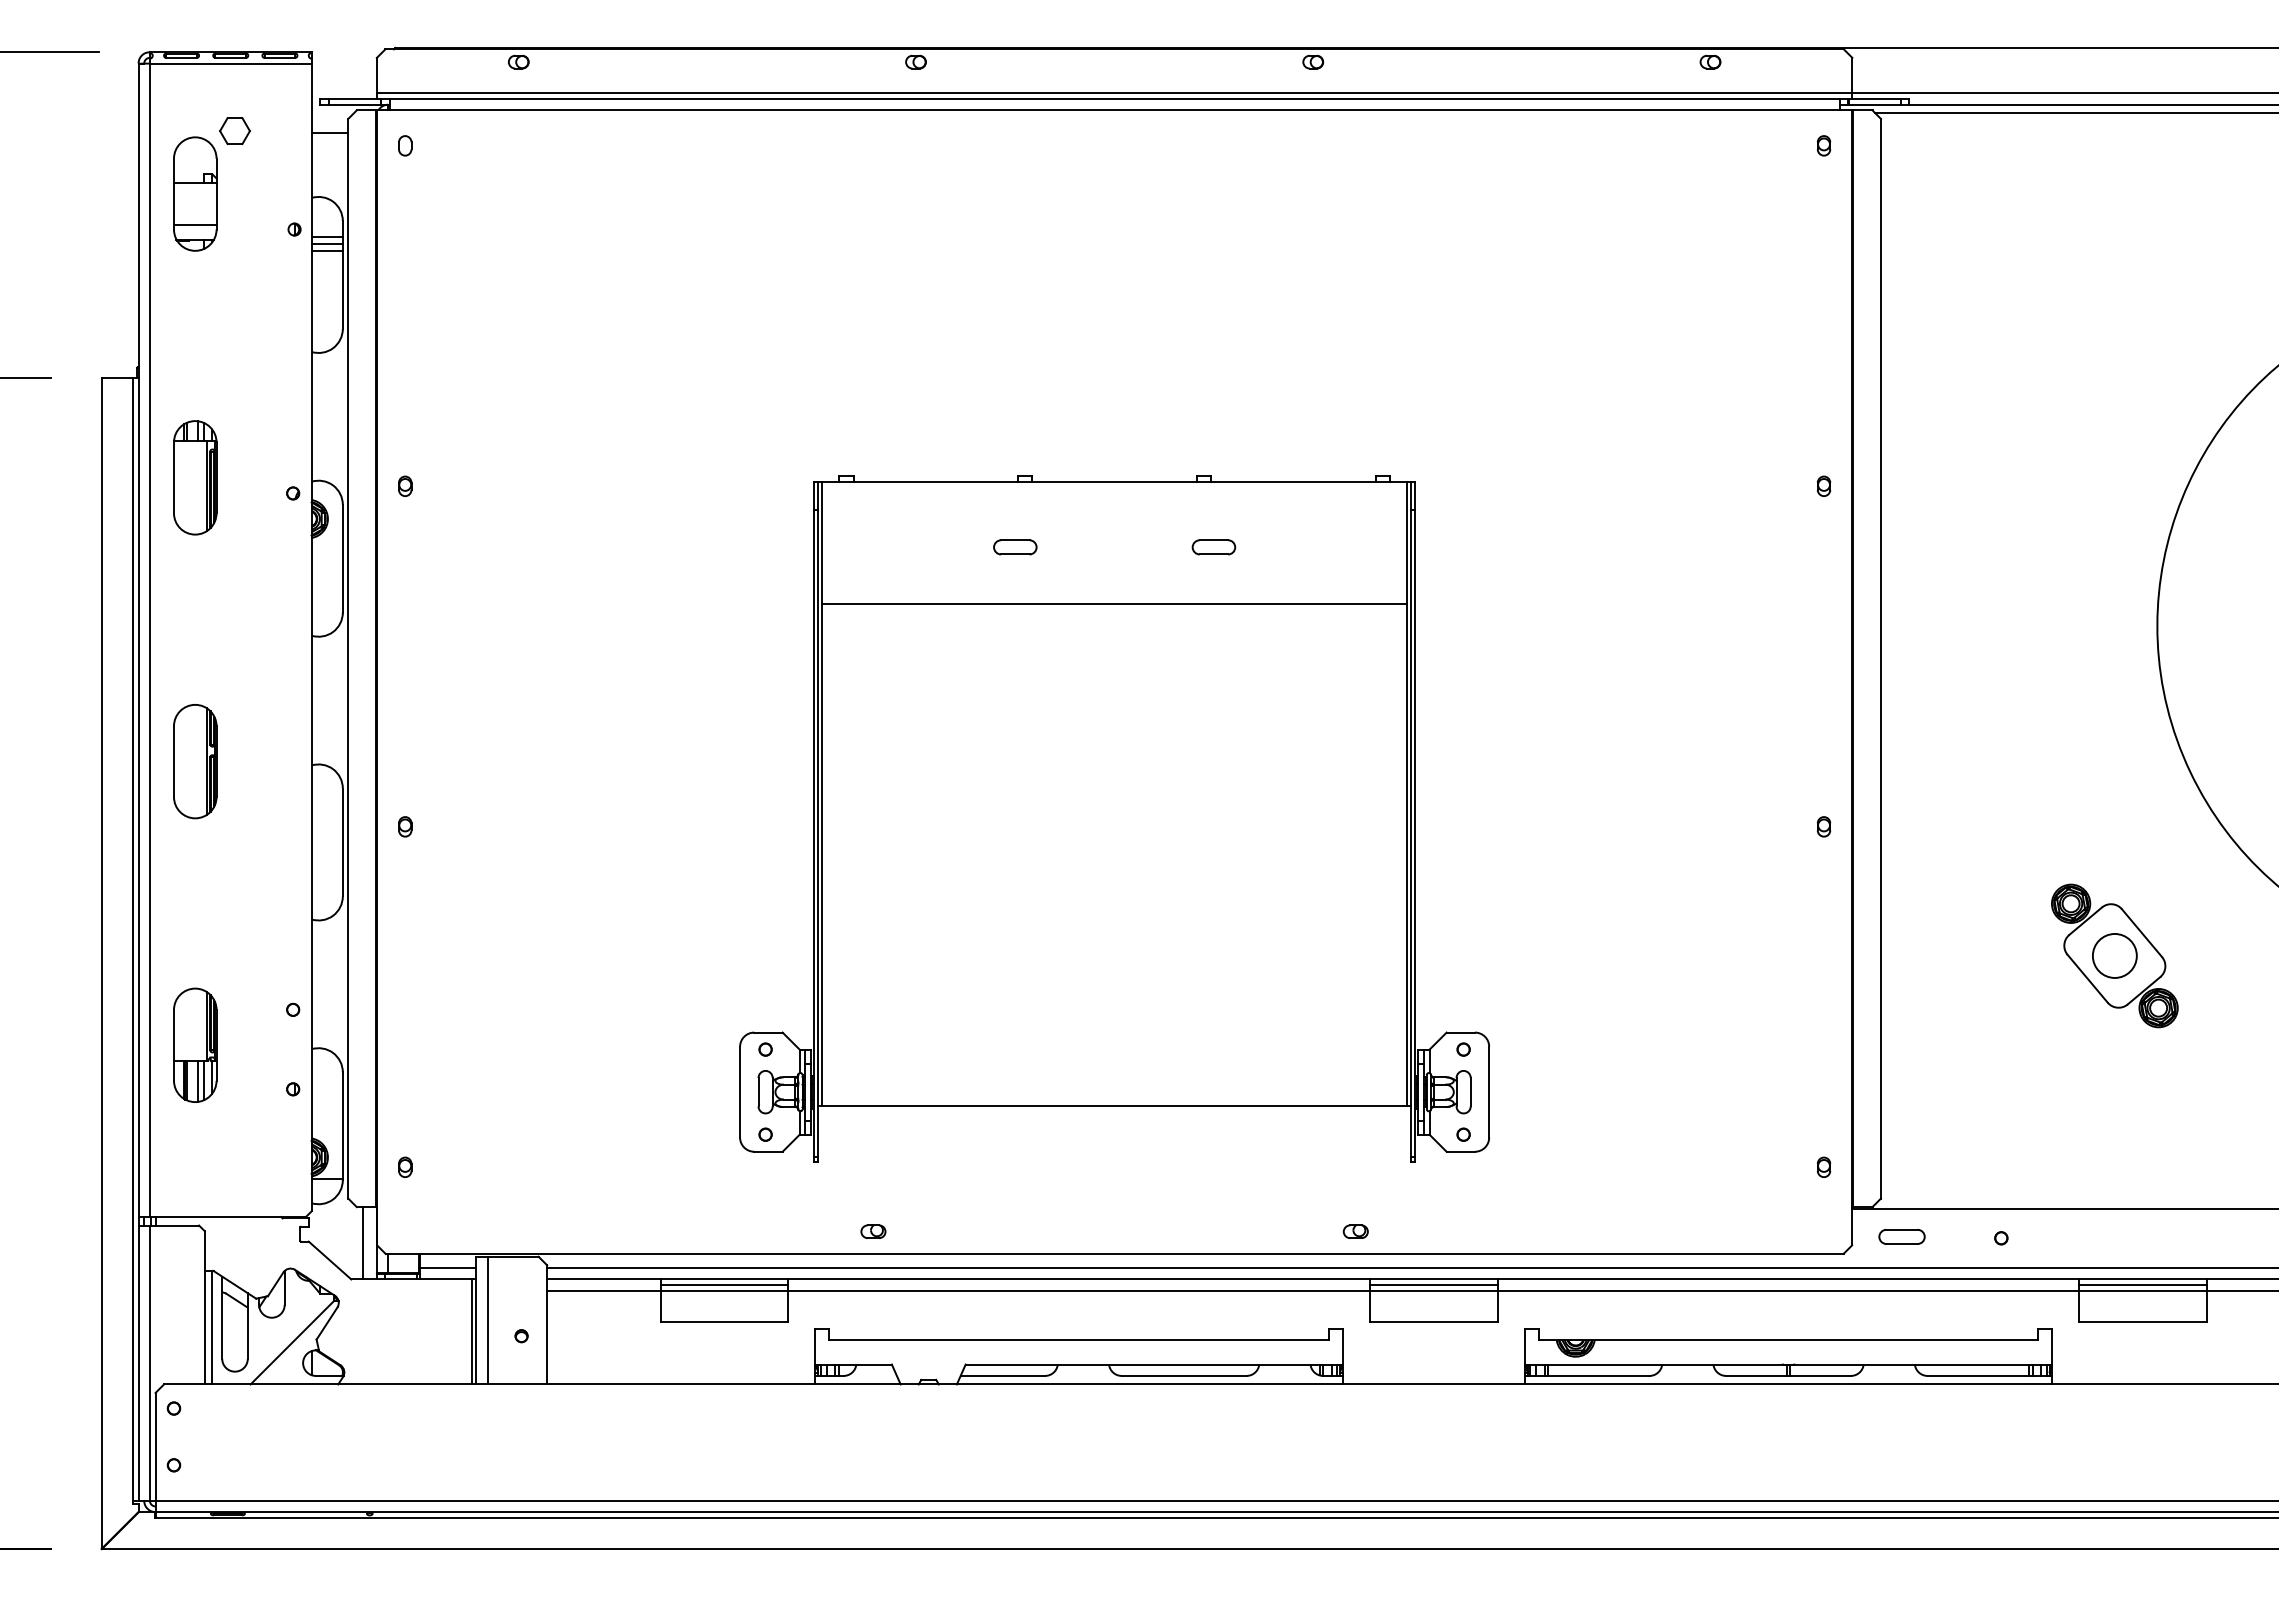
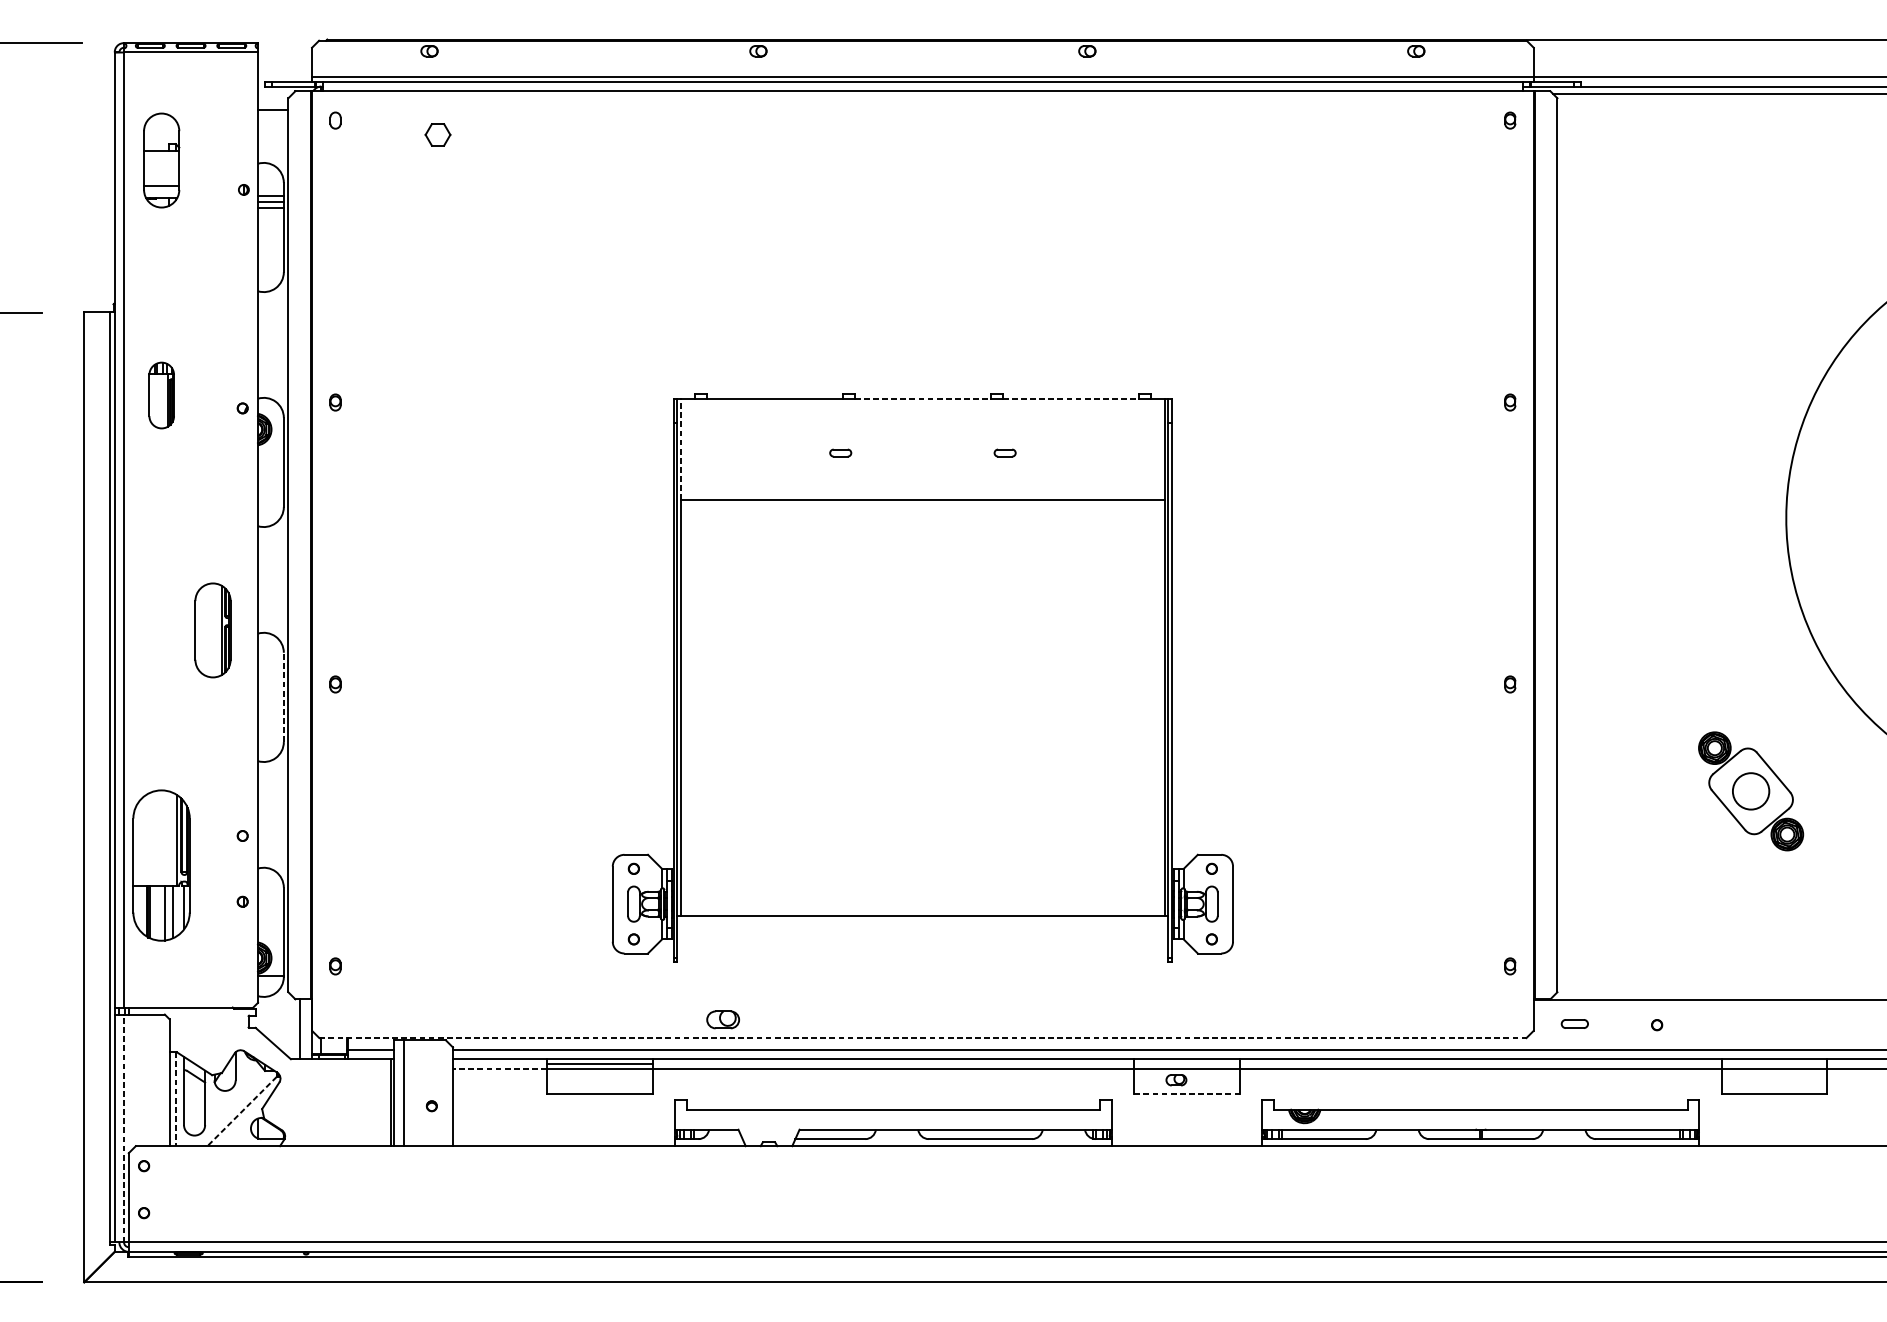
part: (234, 131) -> (437, 135), moved
part: (195, 477) -> (161, 395), size x0.7
line: (1115, 482) -> (923, 399), solid -> dashed
line: (1293, 482) -> (1071, 399), solid -> dashed
line: (822, 542) -> (681, 449), solid -> dashed
part: (1015, 547) -> (840, 453), size x0.6
part: (1213, 547) -> (1004, 453), size x0.6
part: (195, 761) -> (213, 630), moved
line: (342, 842) -> (283, 697), solid -> dashed
part: (195, 1044) -> (161, 864), size x1.6
part: (873, 1231) -> (723, 1019), size x1.6
part: (1355, 1231) -> (1176, 1079), moved
part: (1901, 1236) -> (1574, 1023), size x0.7
line: (1114, 1253) -> (922, 1037), solid -> dashed
line: (1433, 1285) -> (1186, 1064), removed
line: (2143, 1285) -> (1774, 1064), removed
line: (603, 1290) -> (499, 1068), solid -> dashed
line: (1433, 1322) -> (1186, 1094), solid -> dashed
line: (212, 1327) -> (175, 1099), solid -> dashed
line: (292, 1342) -> (242, 1111), solid -> dashed
line: (149, 1363) -> (123, 1128), solid -> dashed

